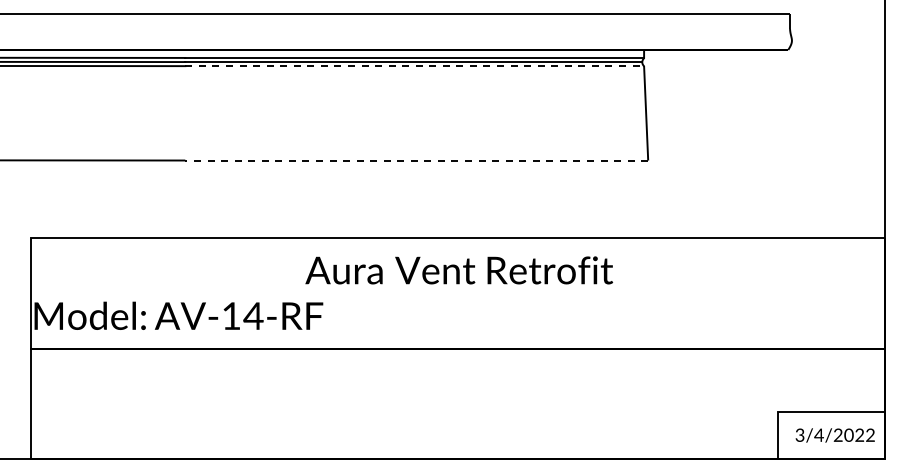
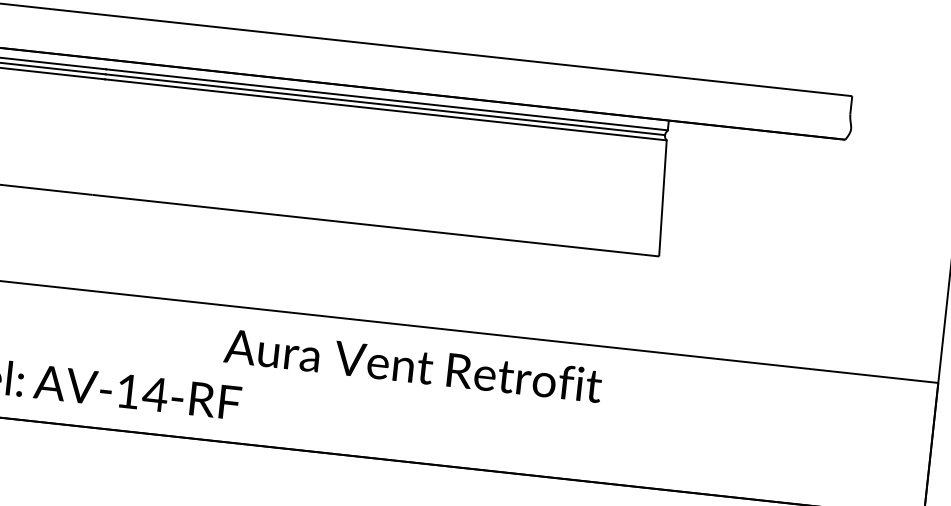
line: (415, 66) -> (386, 110), dashed -> solid
line: (416, 160) -> (375, 225), dashed -> solid

